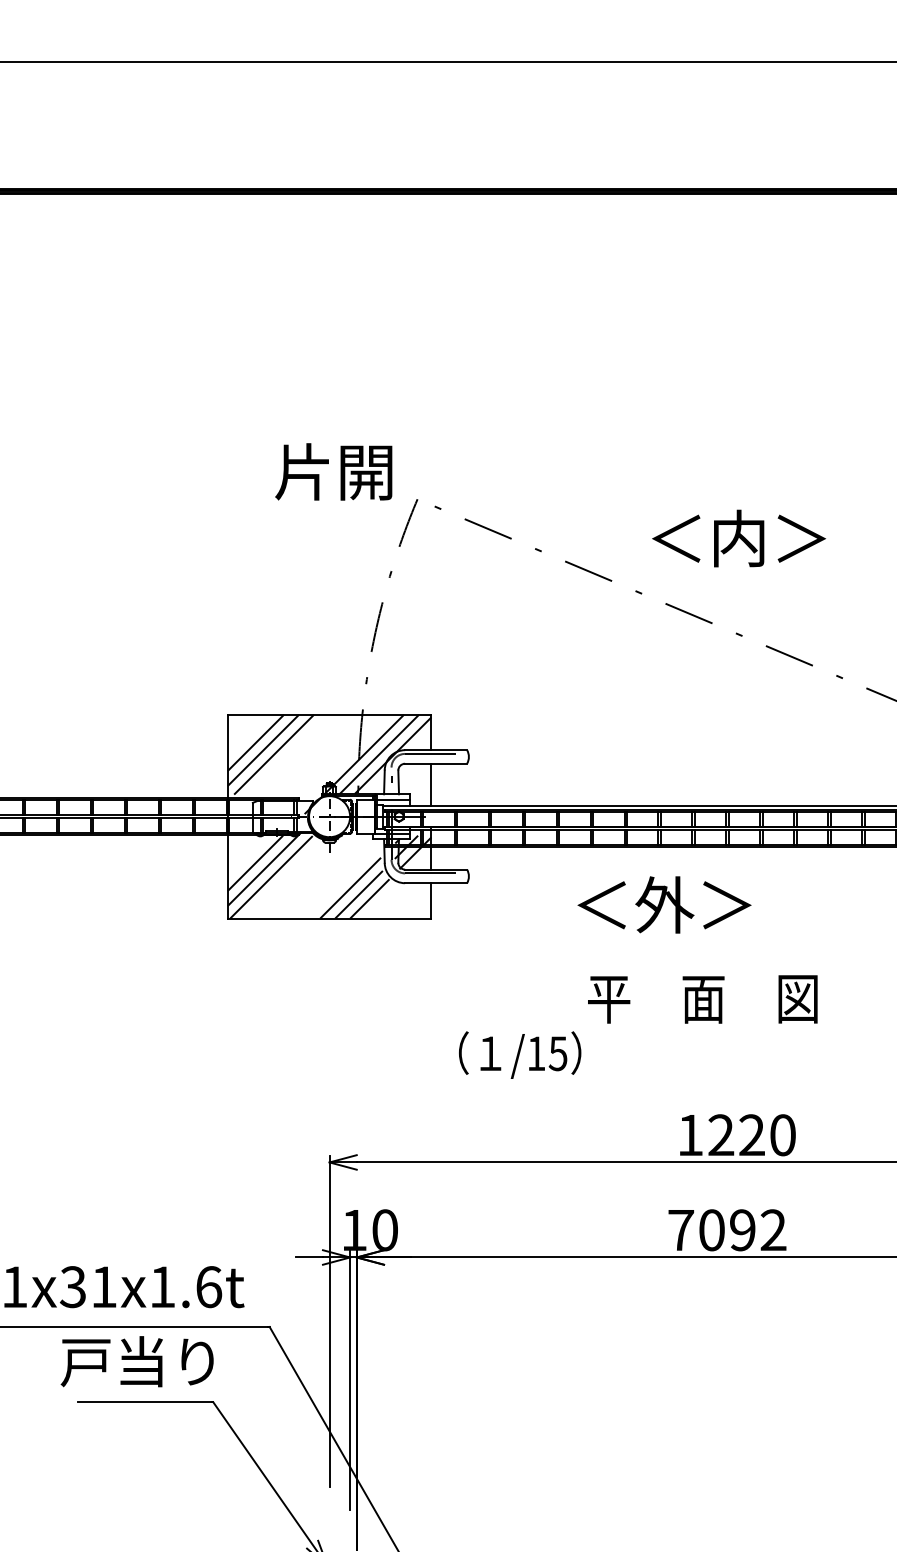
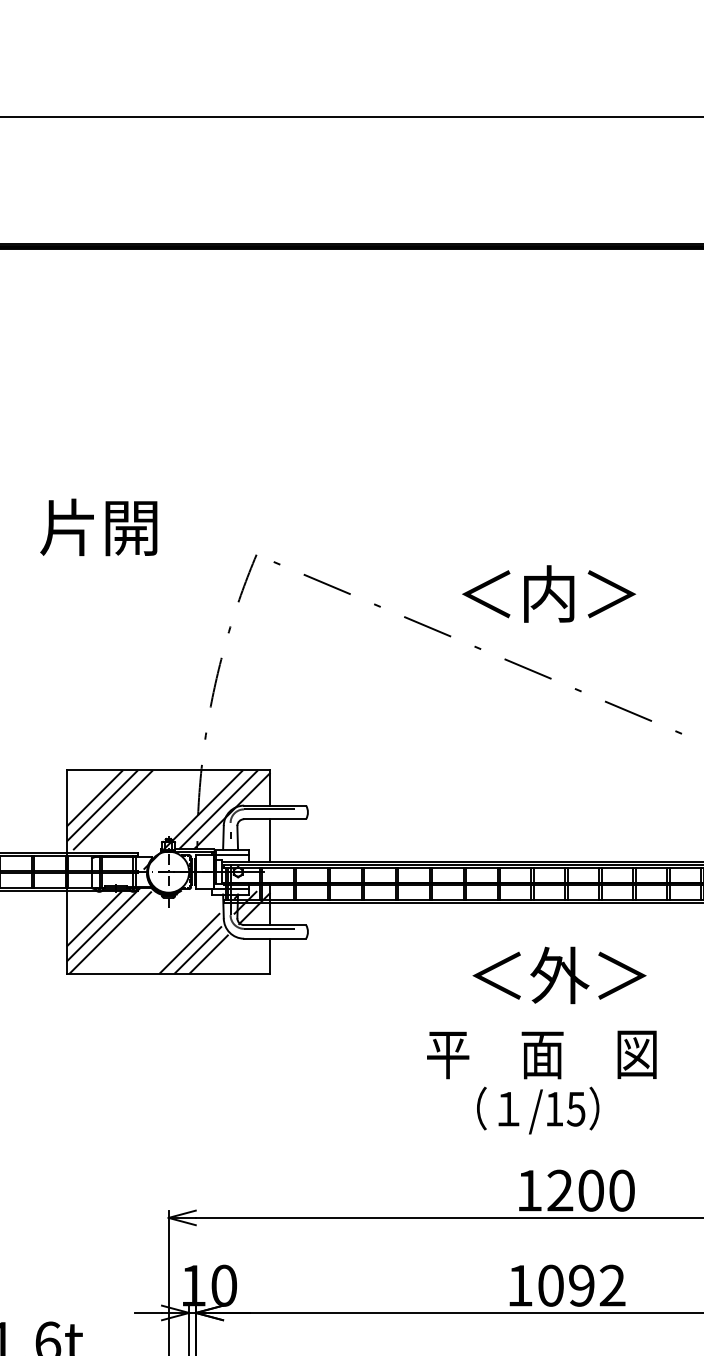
text: (333, 471) -> (98, 526), moved
text: (738, 538) -> (548, 593), moved
text: (664, 904) -> (559, 974), moved
text: (520, 1054) -> (538, 1109), moved
text: (751, 1135) -> (590, 1190), 1220 -> 1200
text: (681, 1230) -> (520, 1285), 7092 -> 1092

